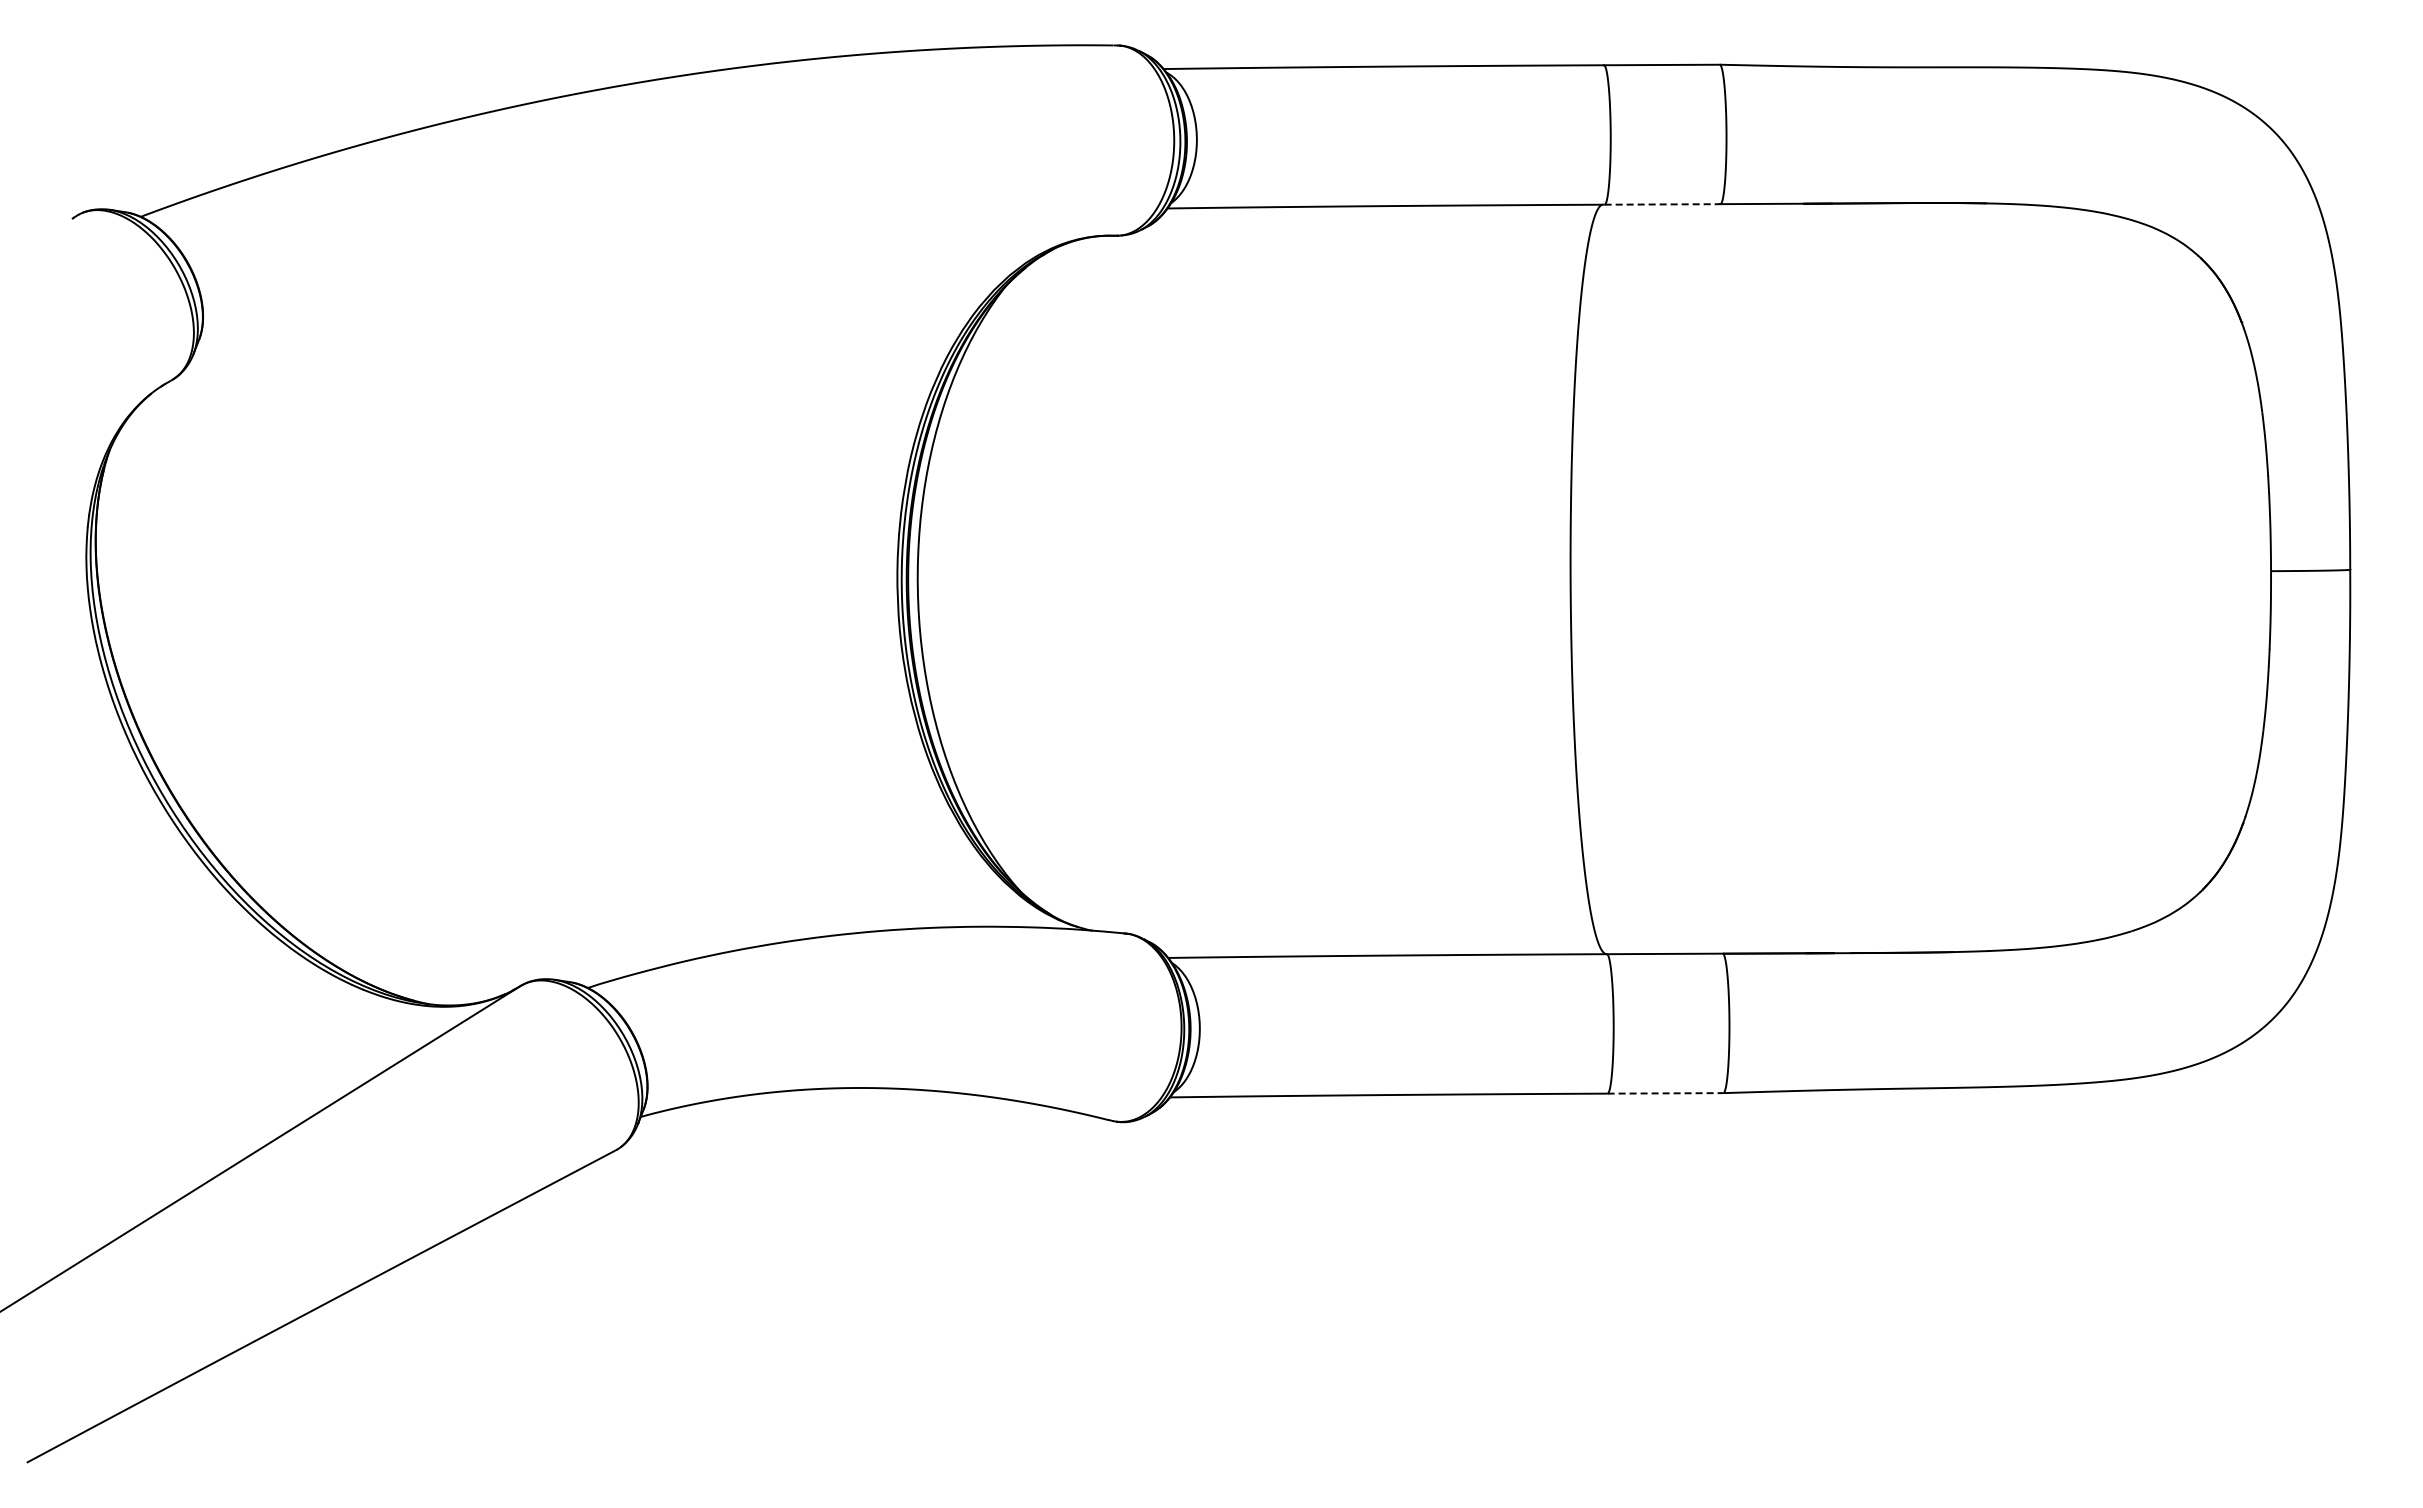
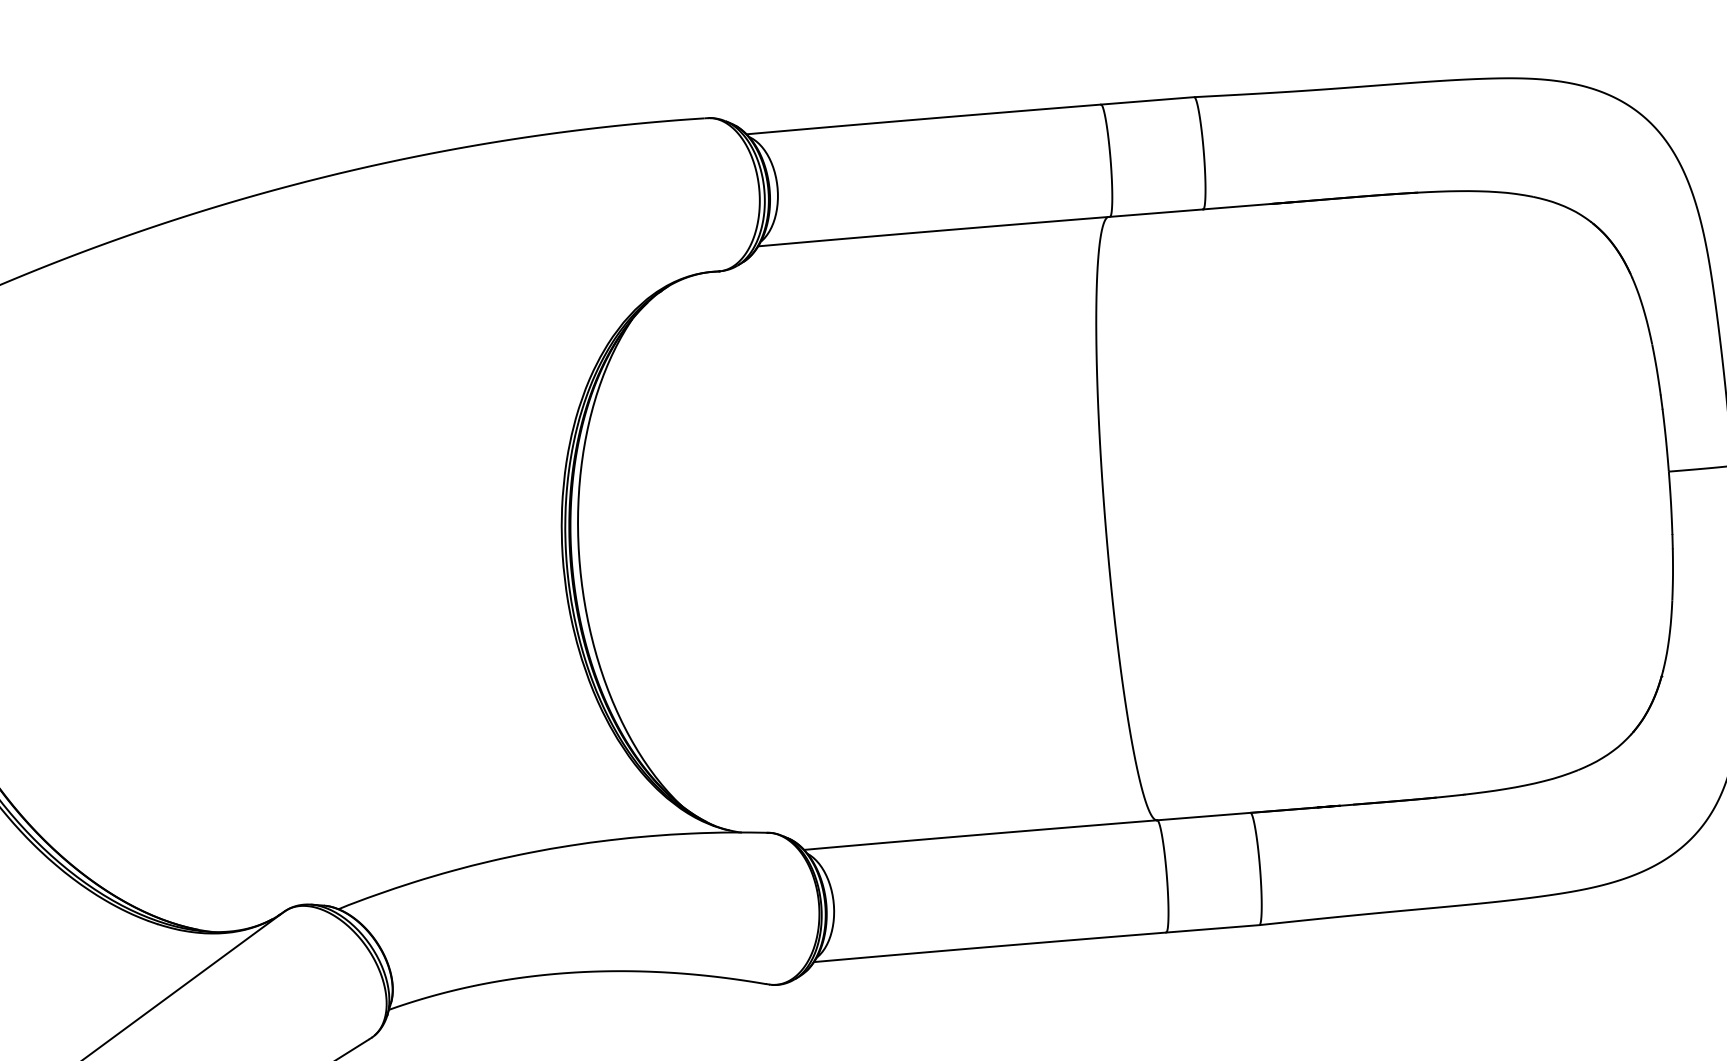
line: (1662, 204) -> (1156, 213), dashed -> solid
line: (1665, 1093) -> (1212, 928), dashed -> solid

